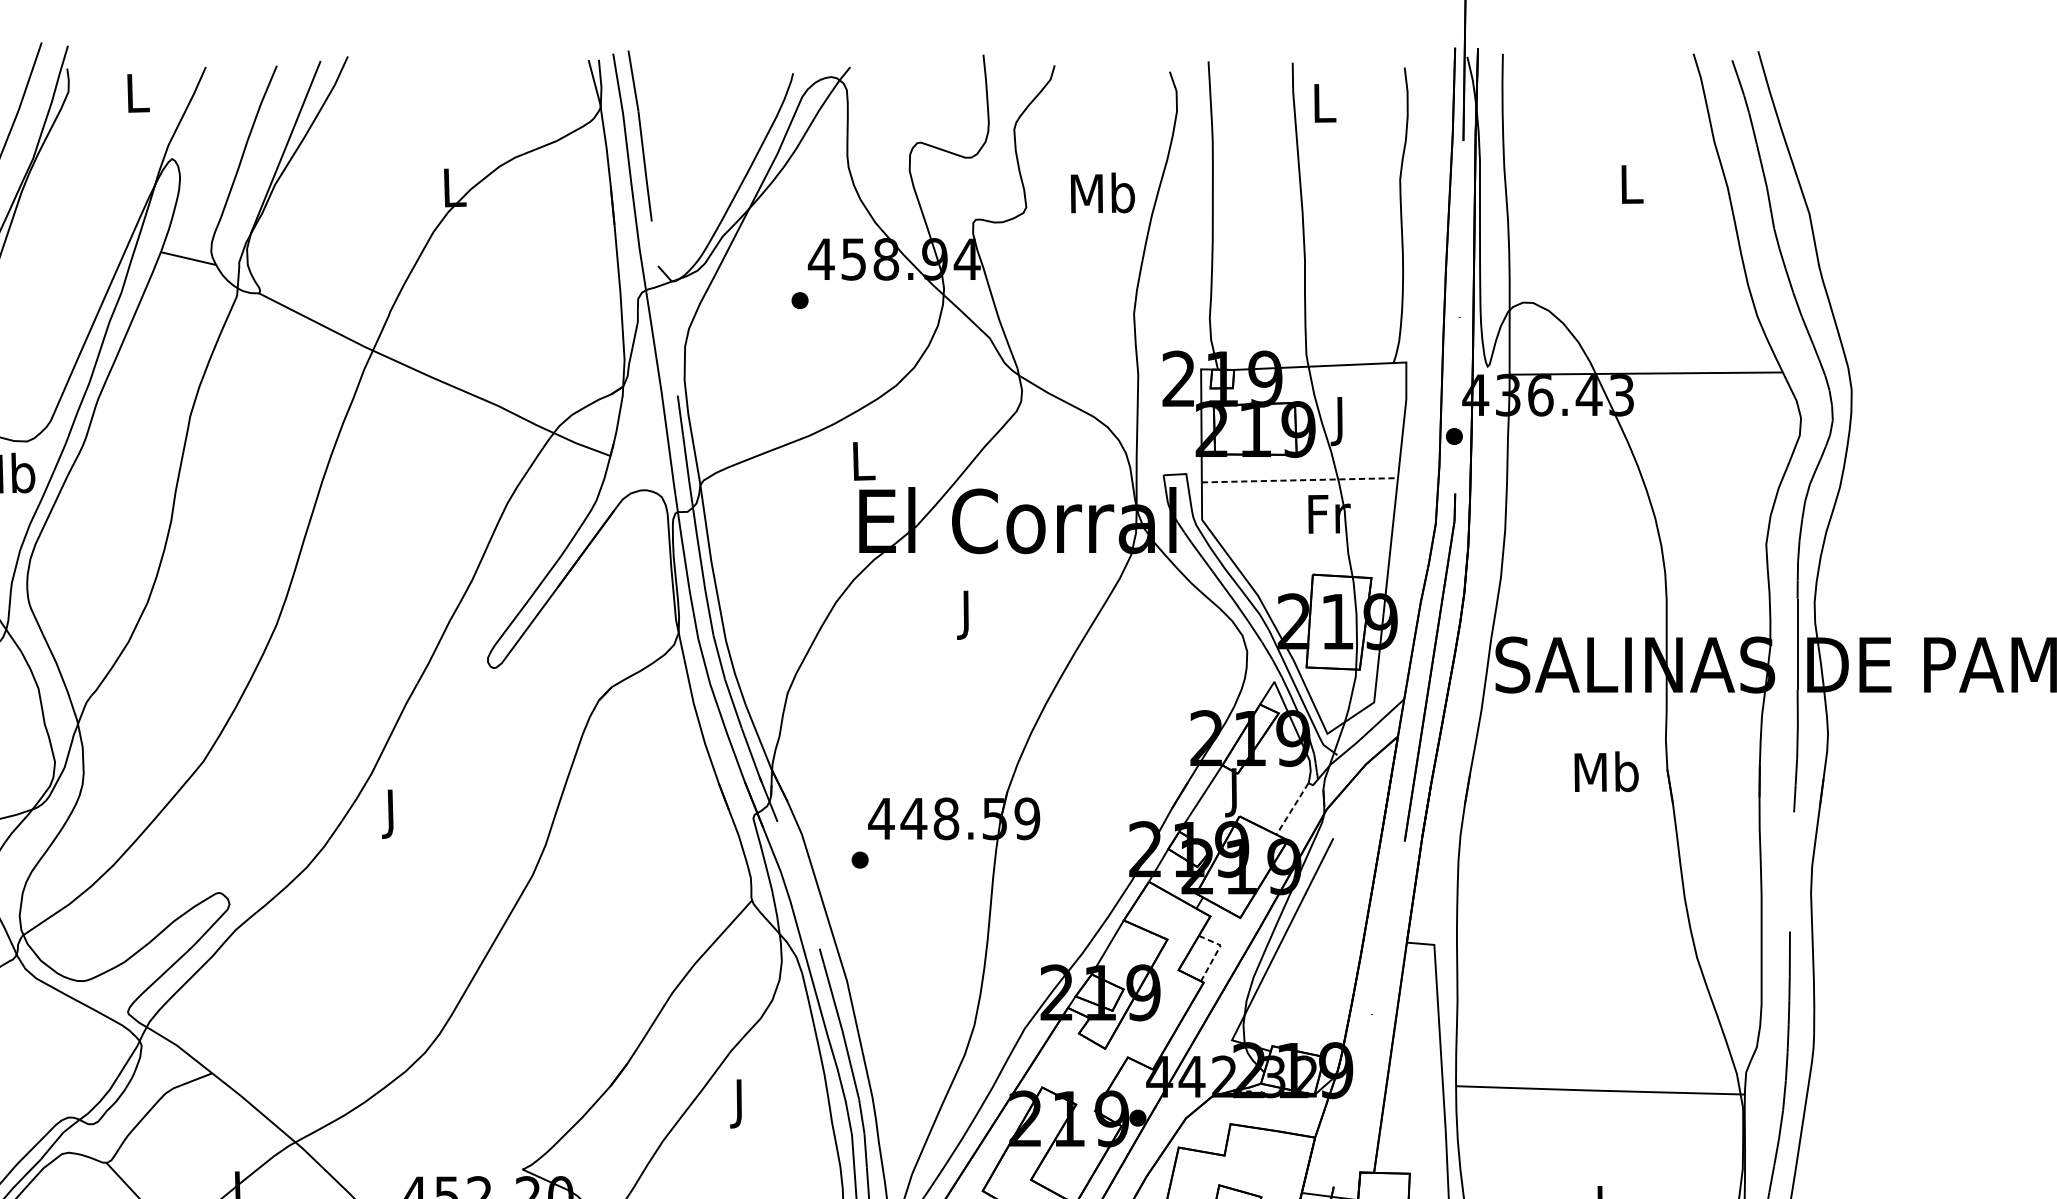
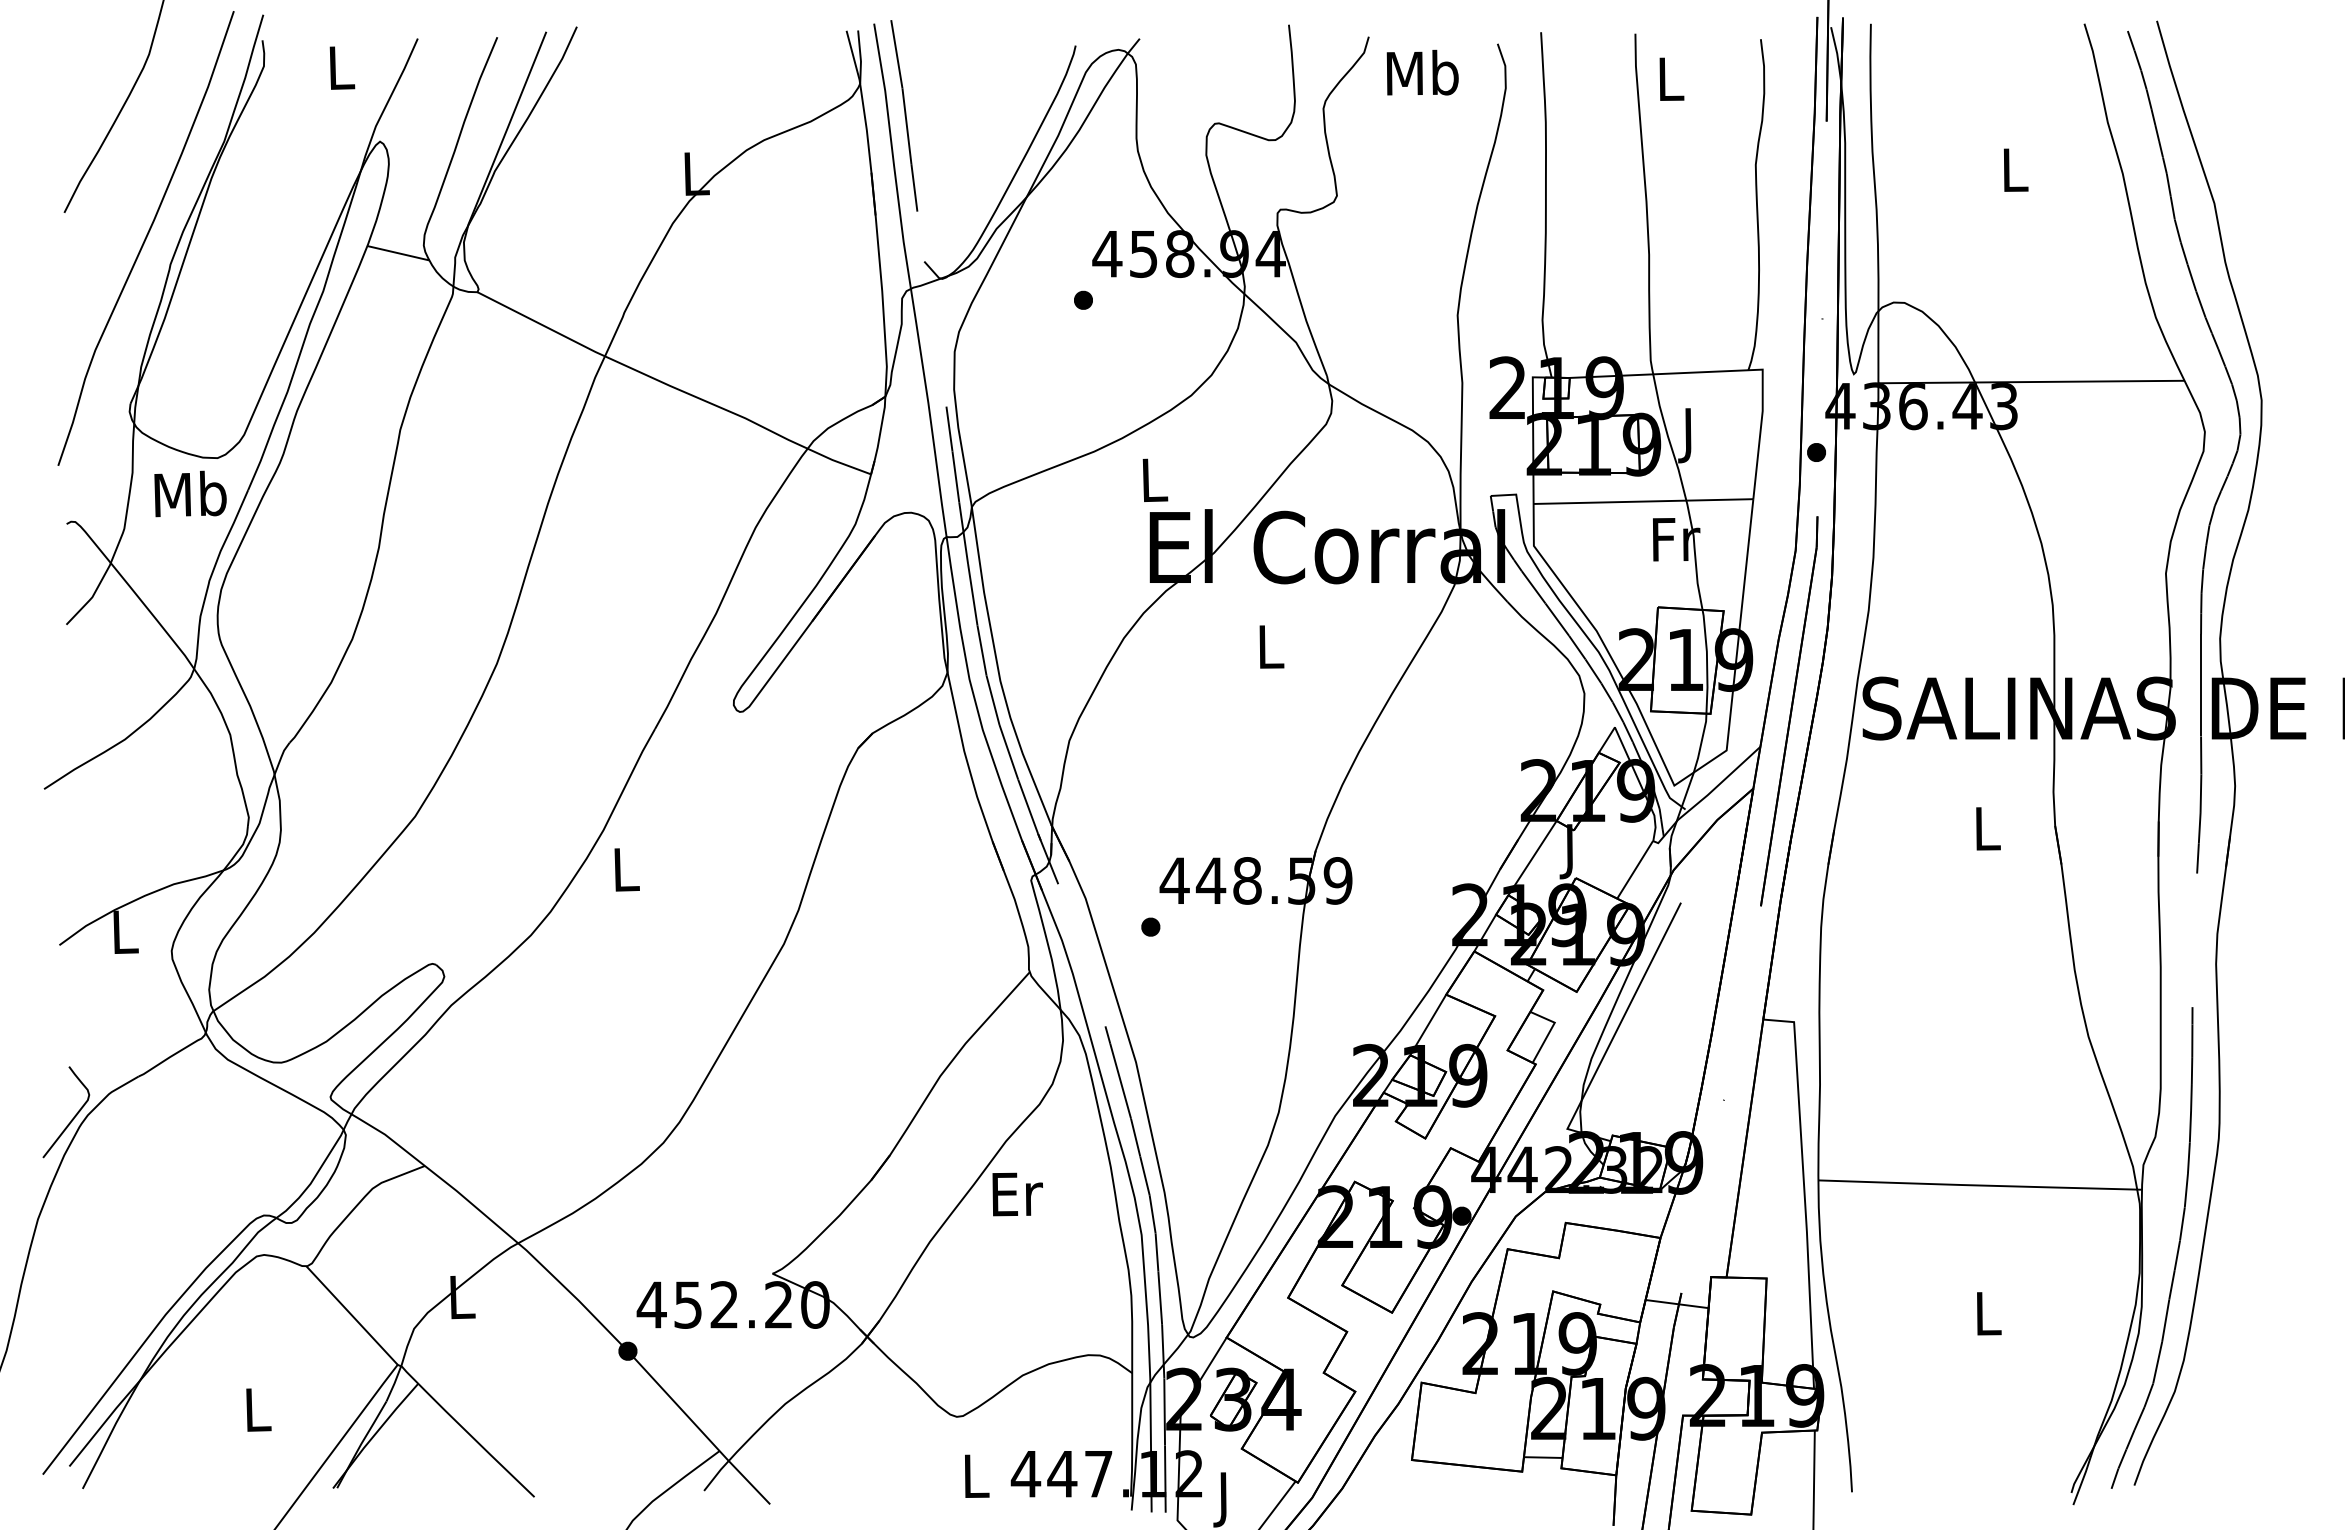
text: (1102, 192) -> (1422, 72), moved
line: (1299, 480) -> (1643, 501), dashed -> solid
text: (967, 614) -> (1271, 652), J -> L
text: (1606, 771) -> (1987, 827), Mb -> L
line: (1292, 808) -> (1635, 869), dashed -> solid
text: (392, 814) -> (626, 875), J -> L
line: (1216, 952) -> (1550, 1030), dashed -> solid
text: (741, 1103) -> (1017, 1199), J -> Er

